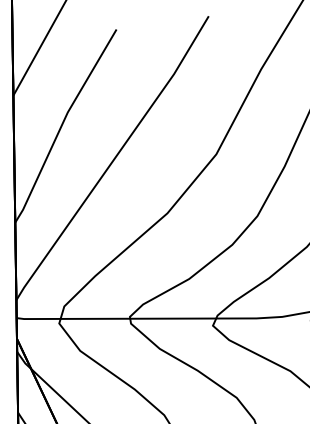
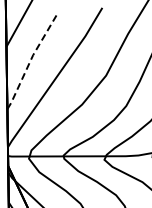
line: (62, 123) -> (30, 60), solid -> dashed

